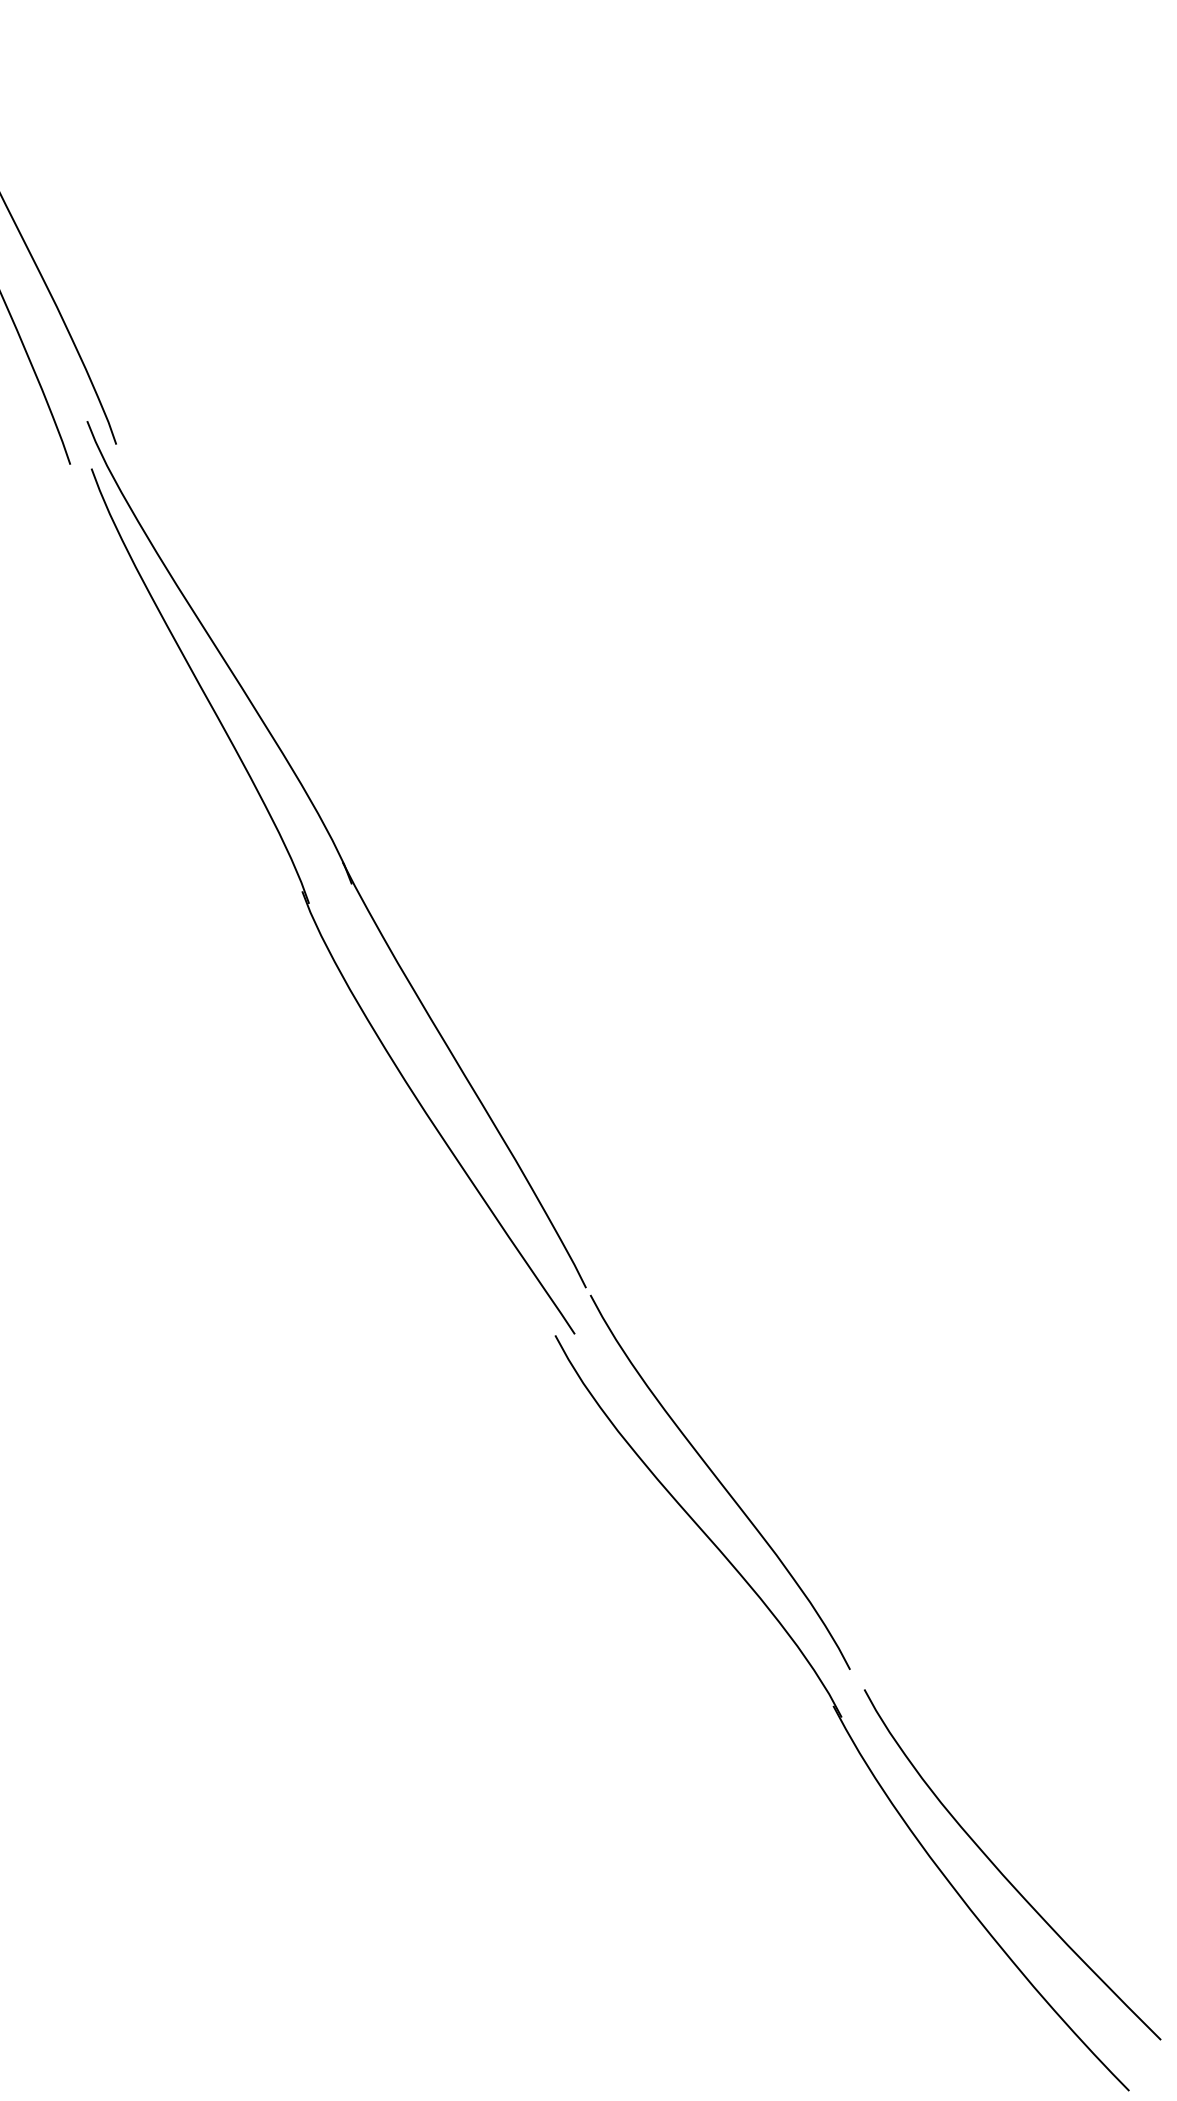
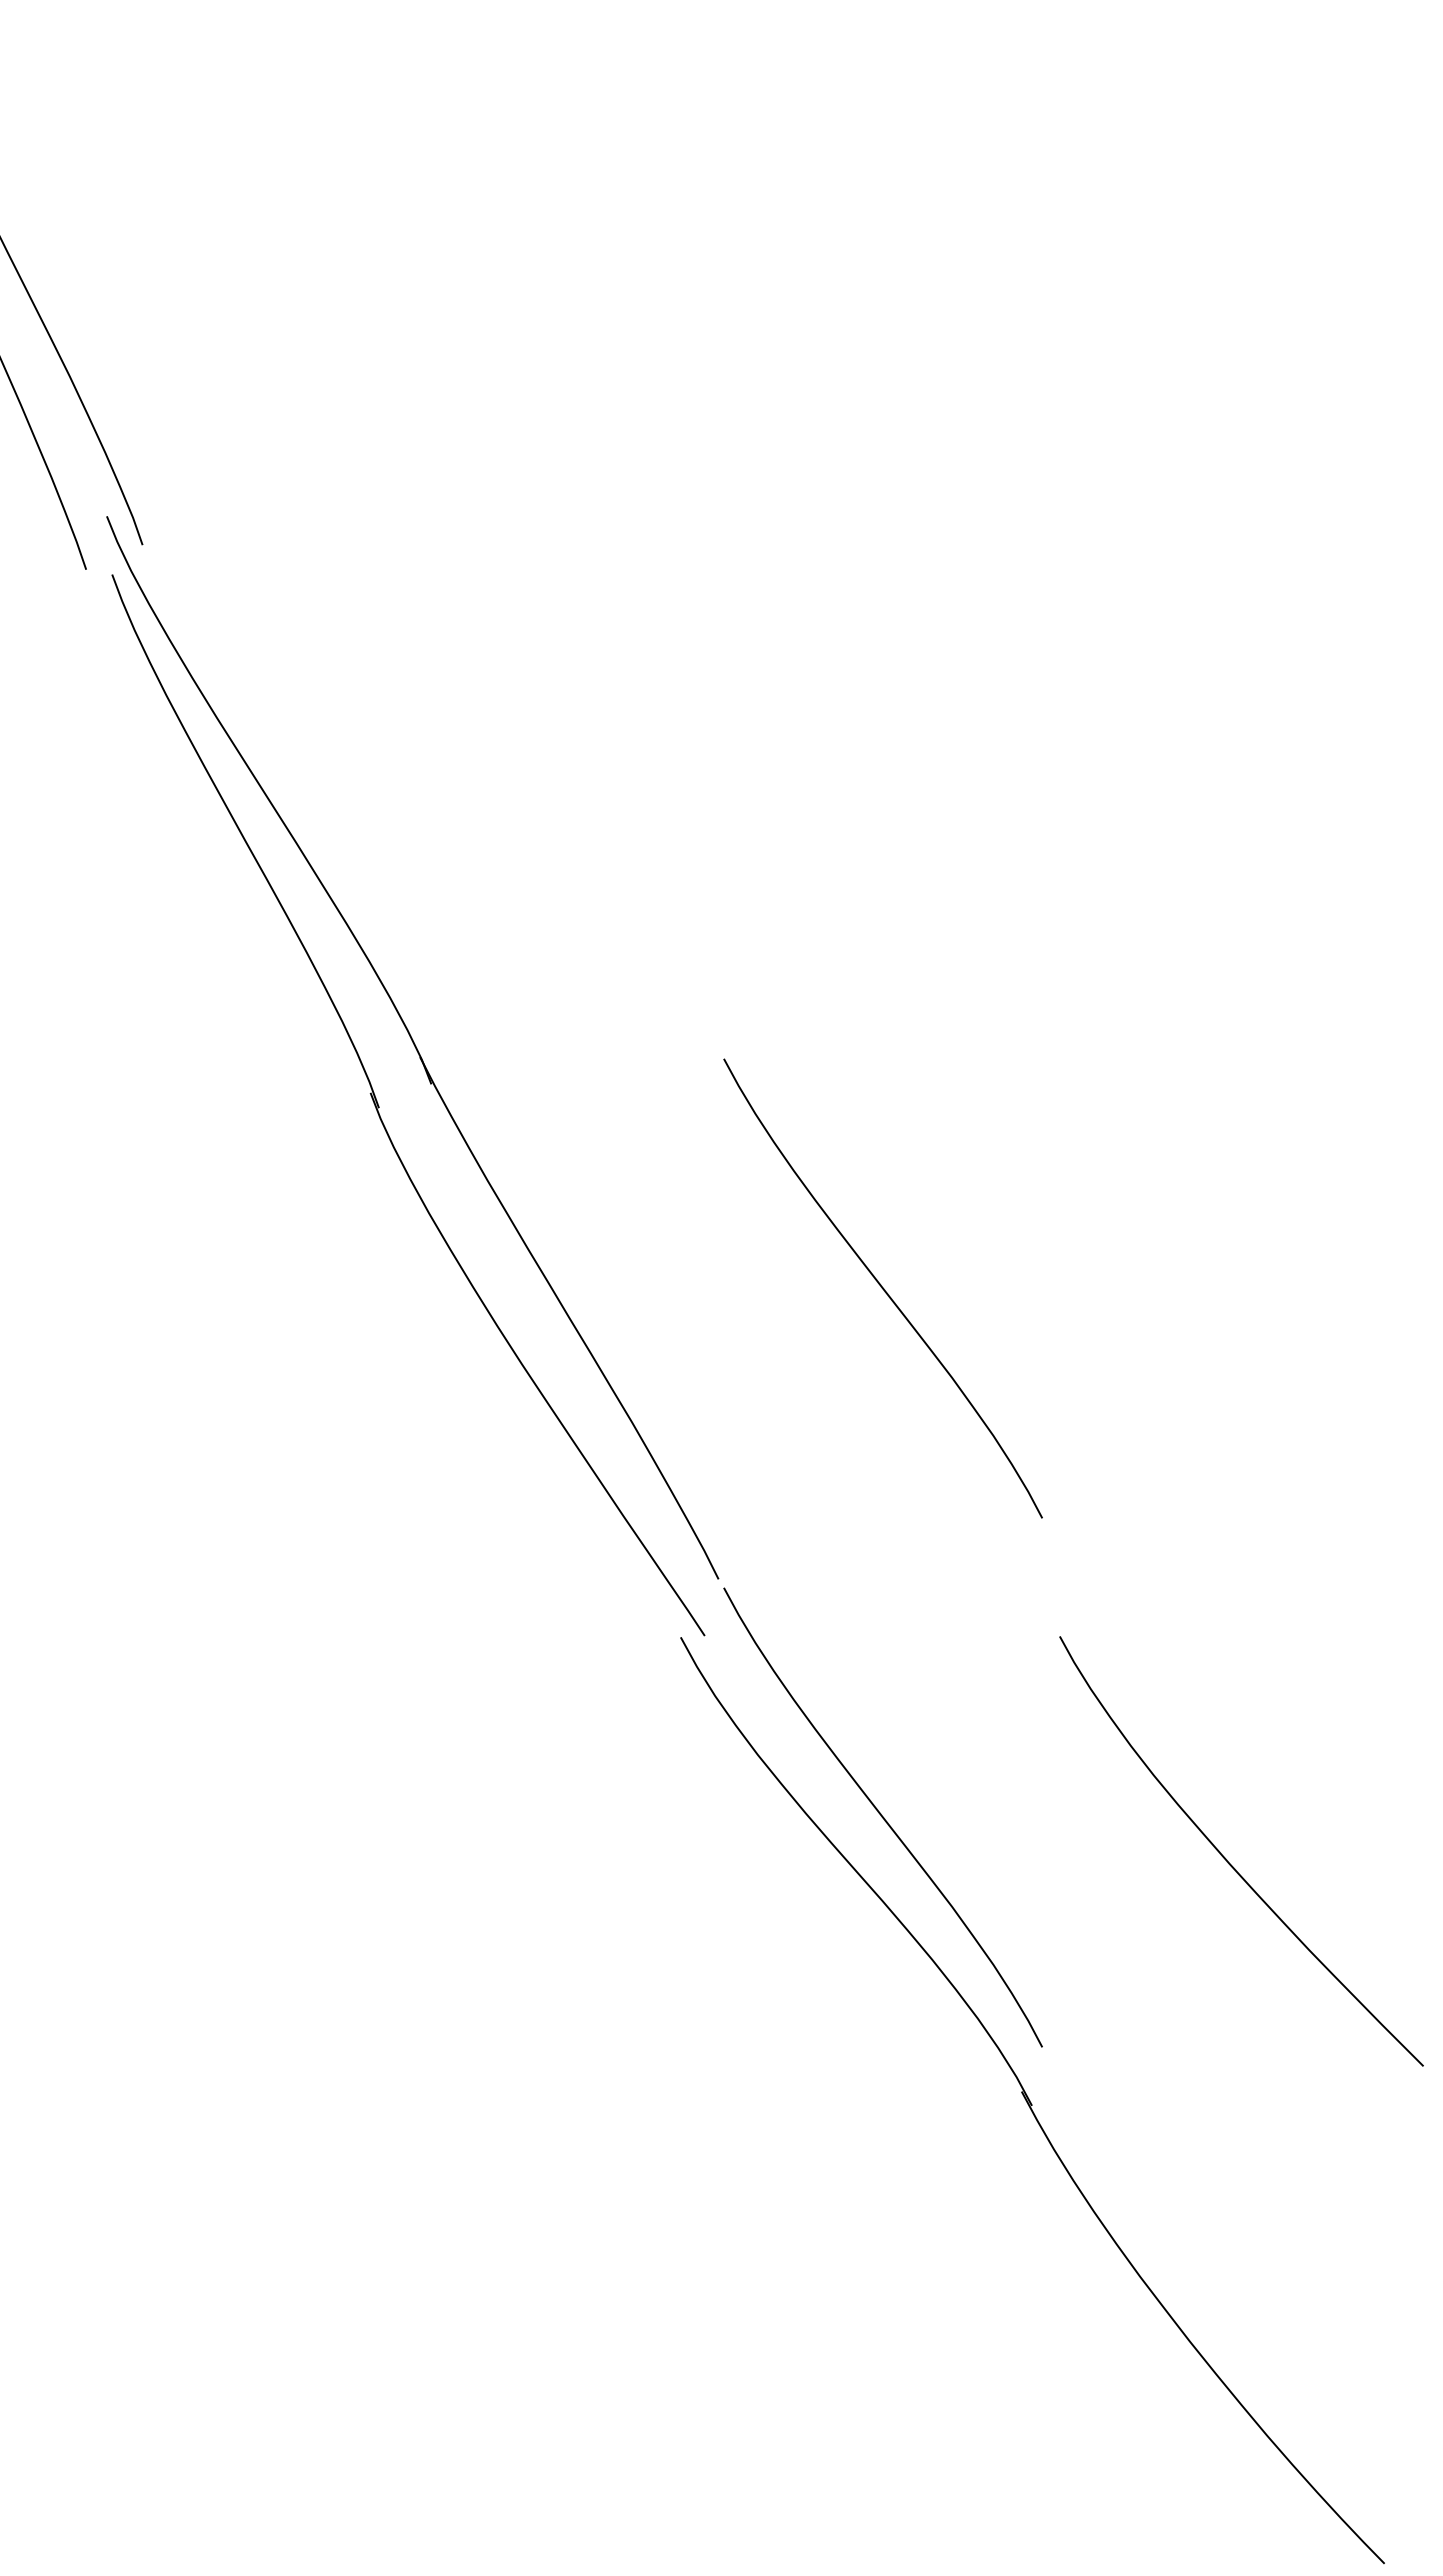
curve: (719, 1050) -> (882, 1288), added
curve: (1001, 1871) -> (1227, 1859), moved

